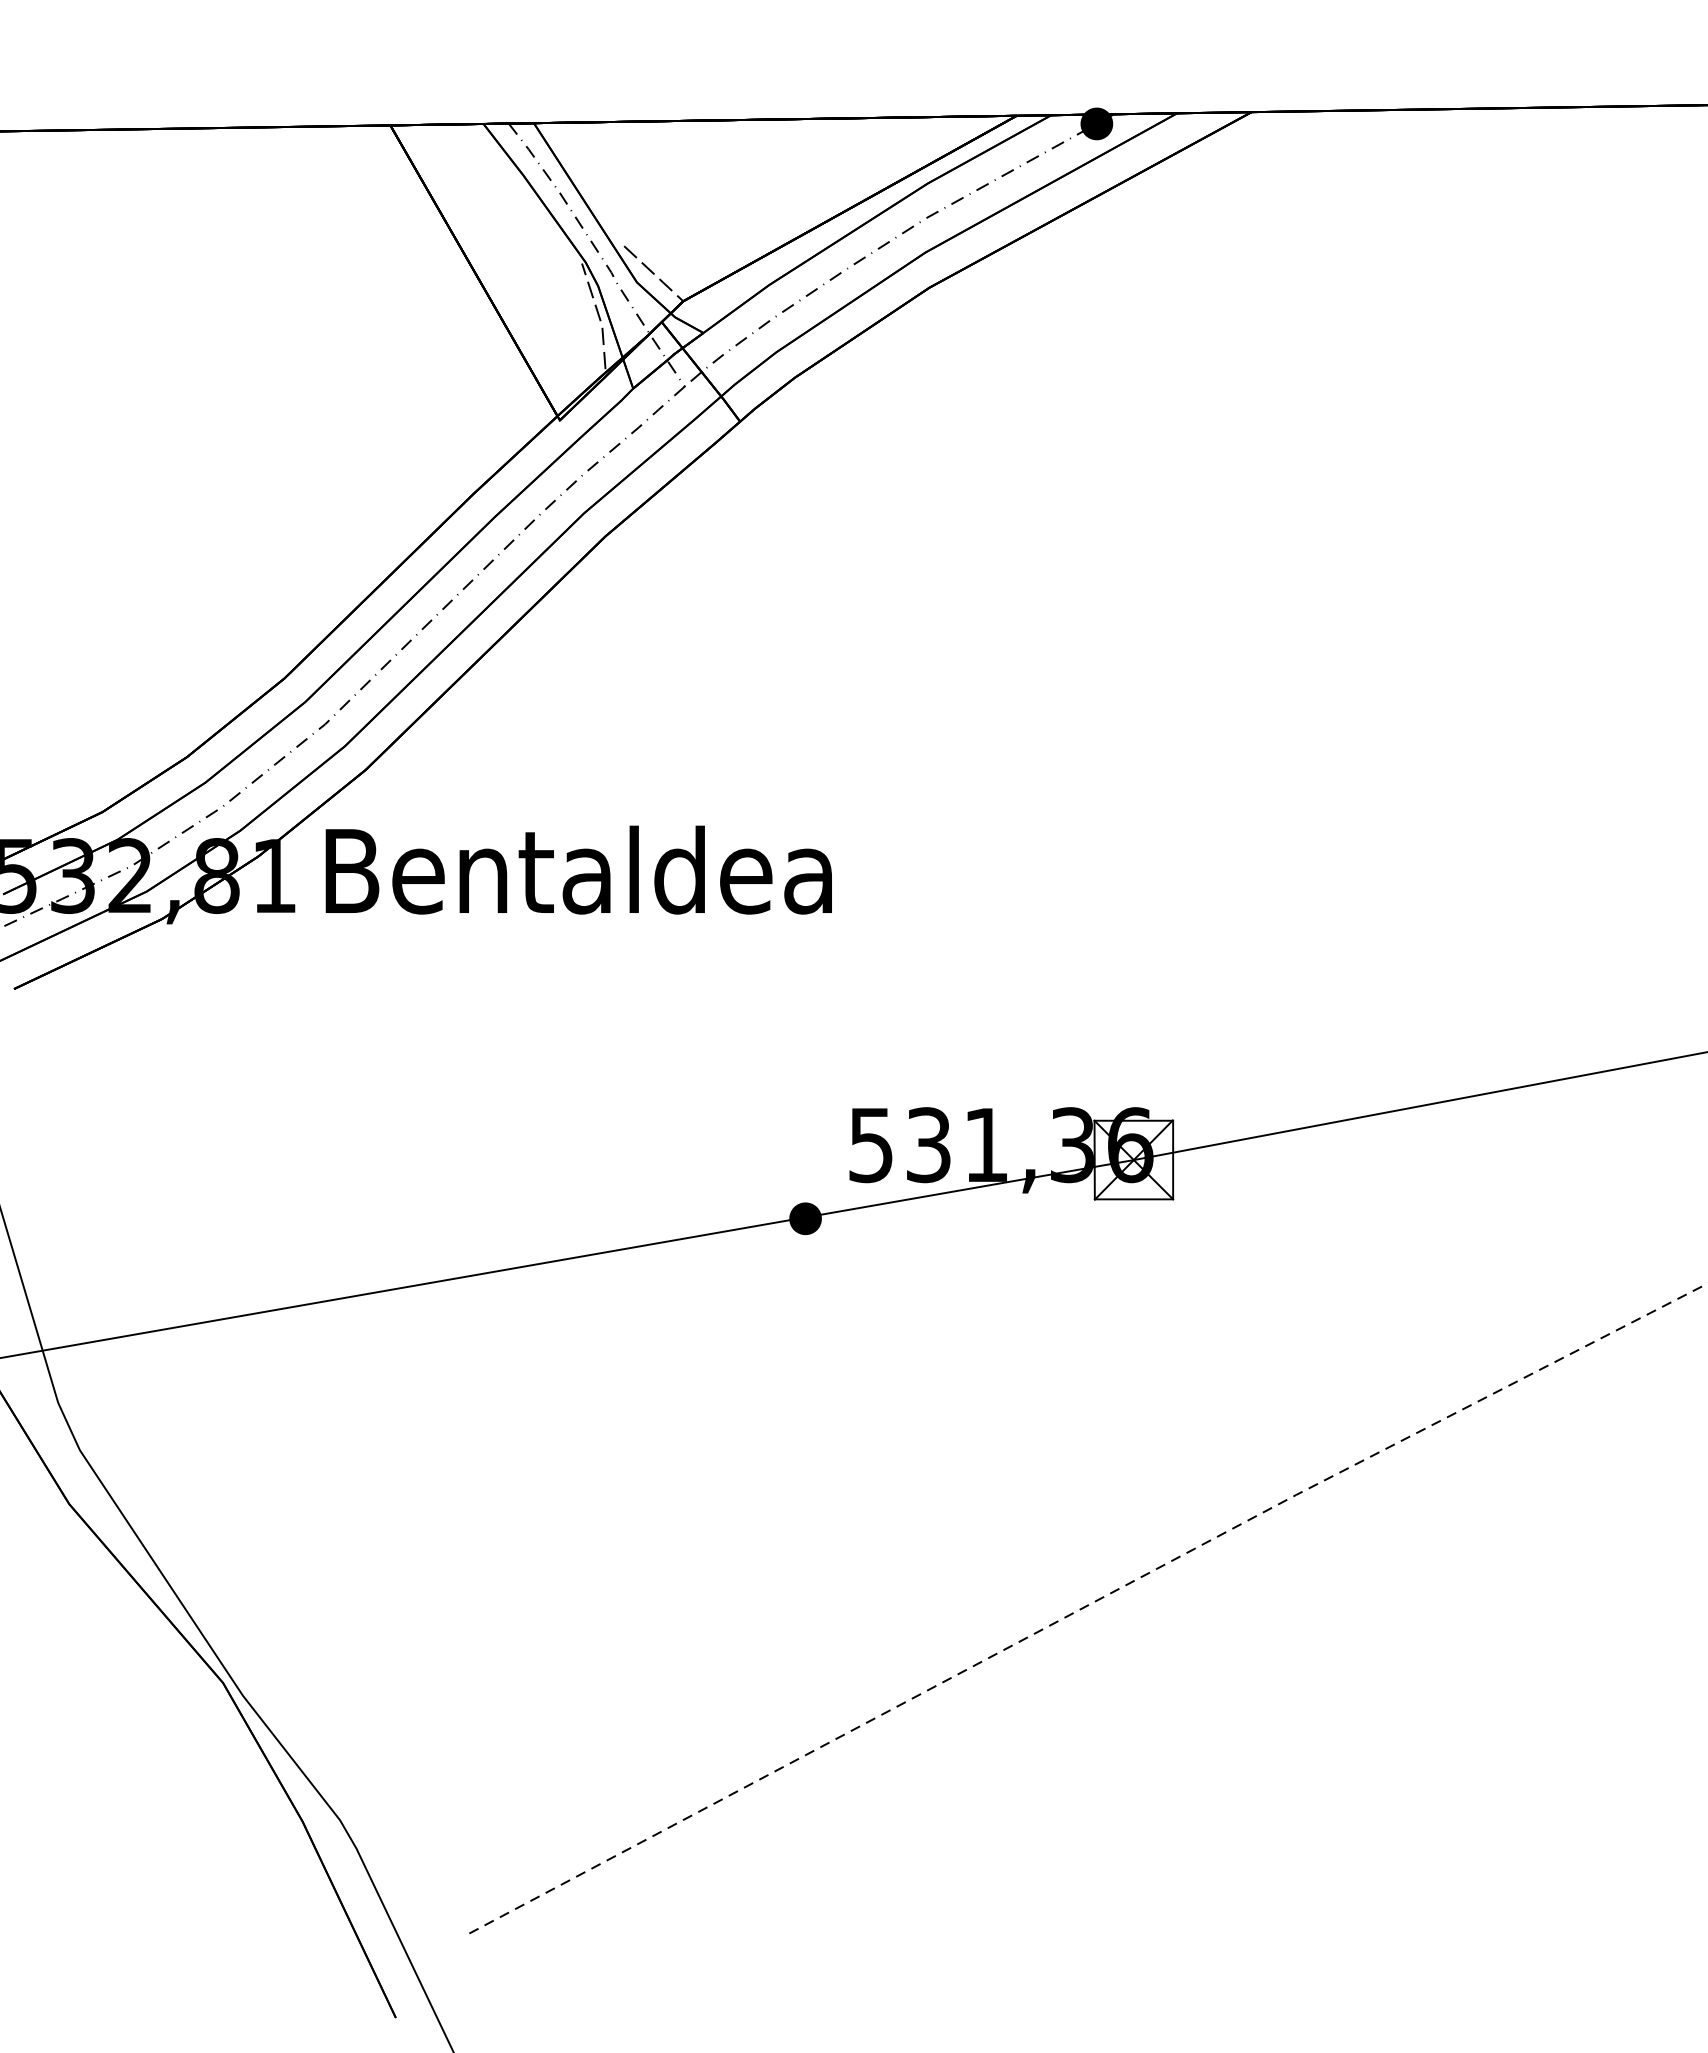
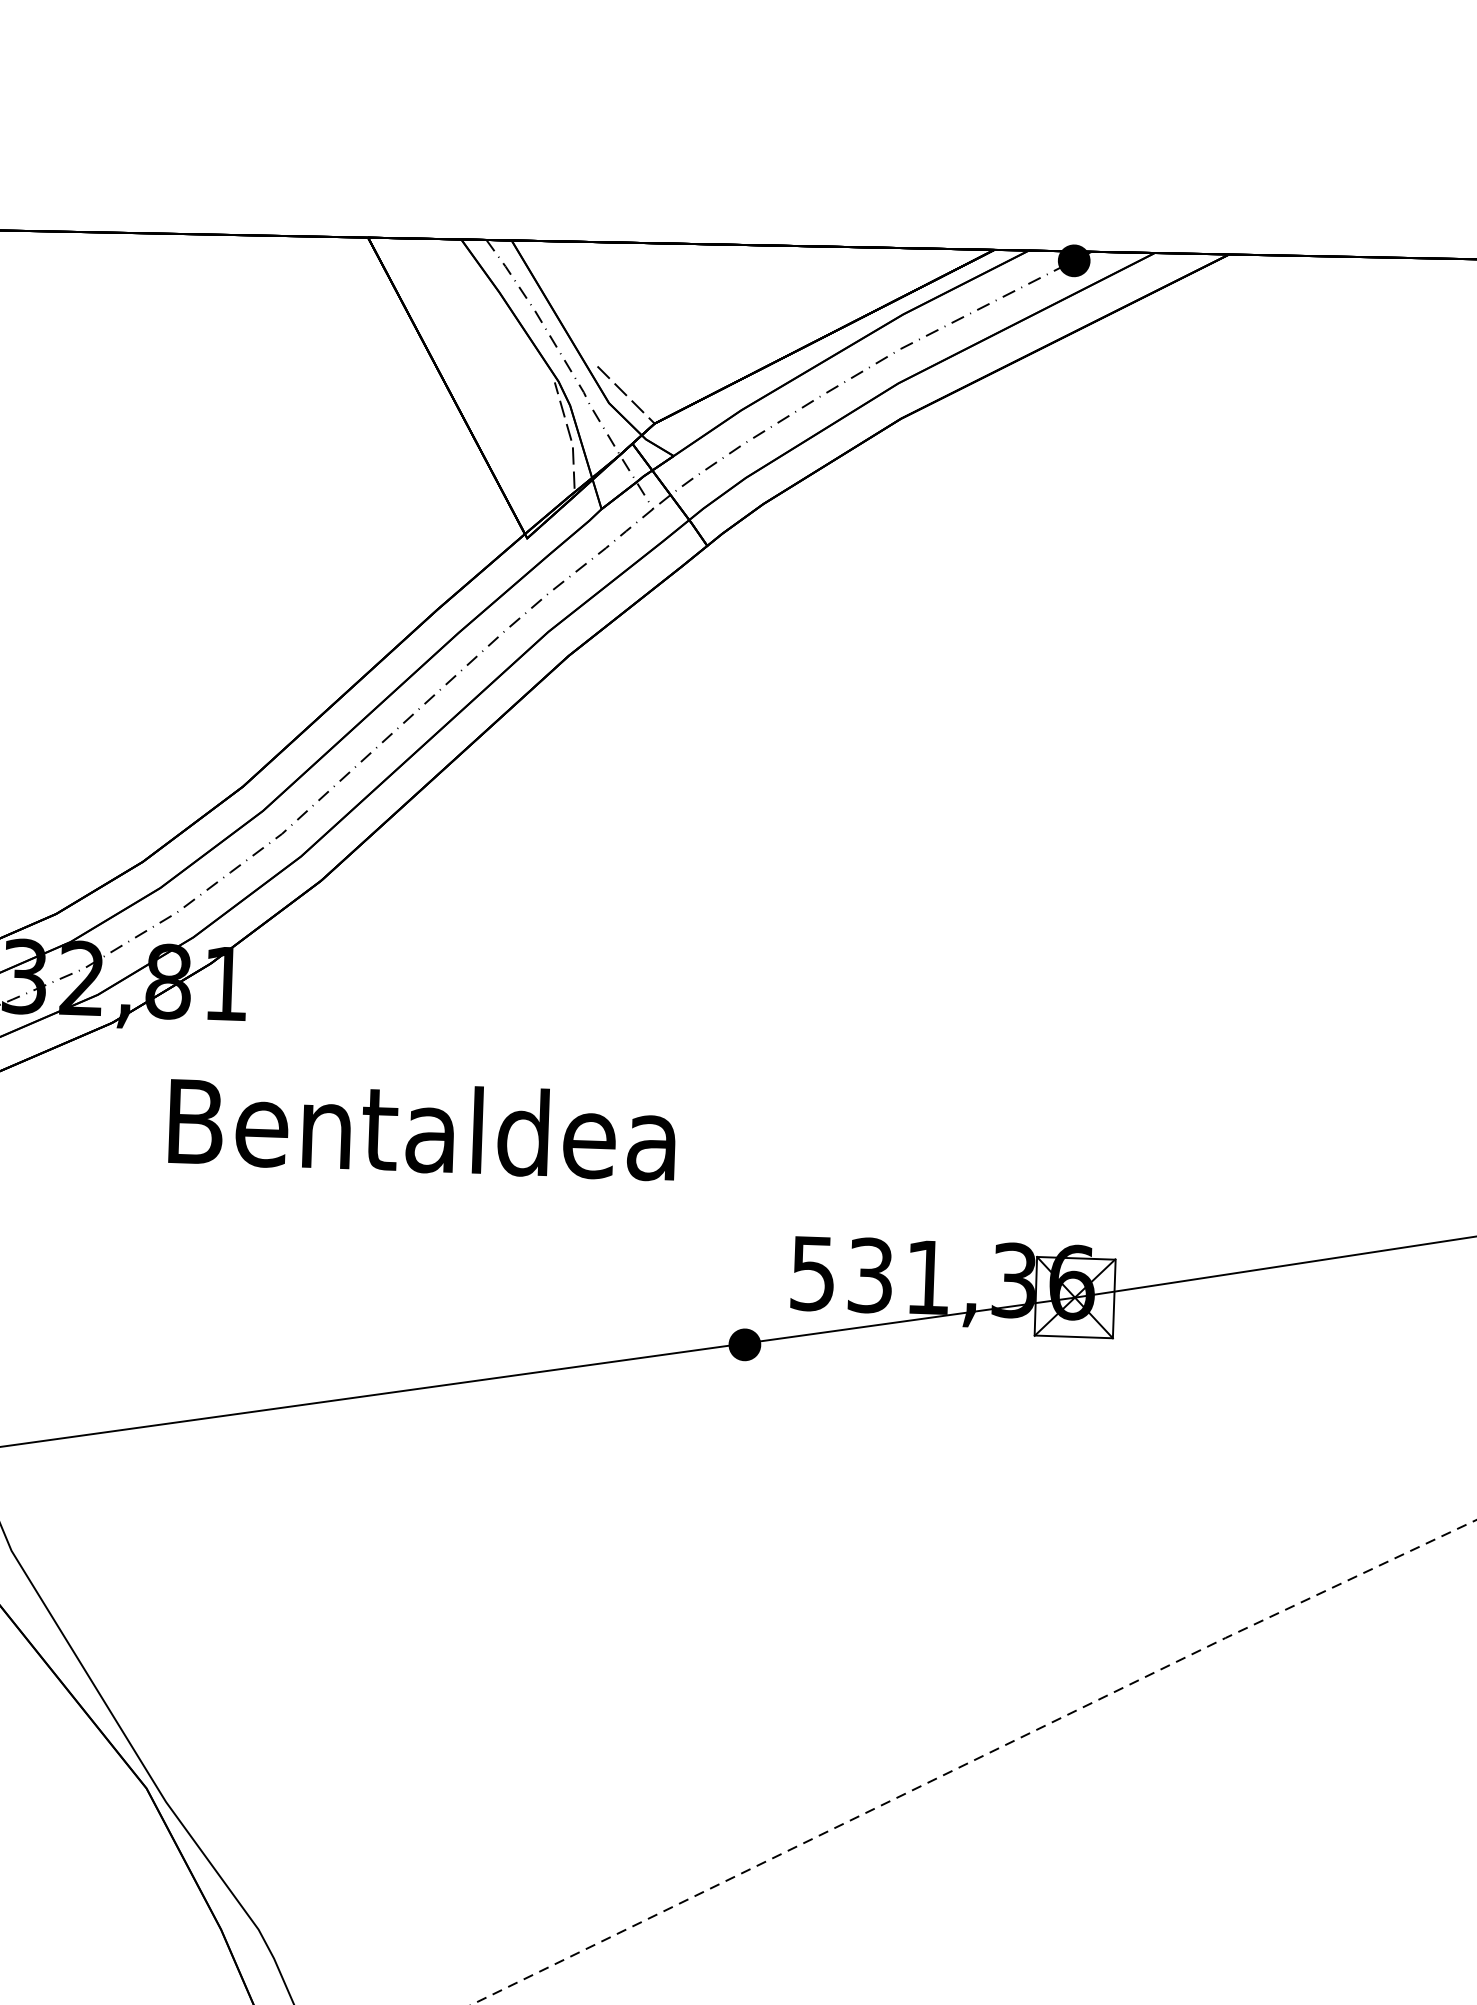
text: (578, 869) -> (422, 1128), moved

